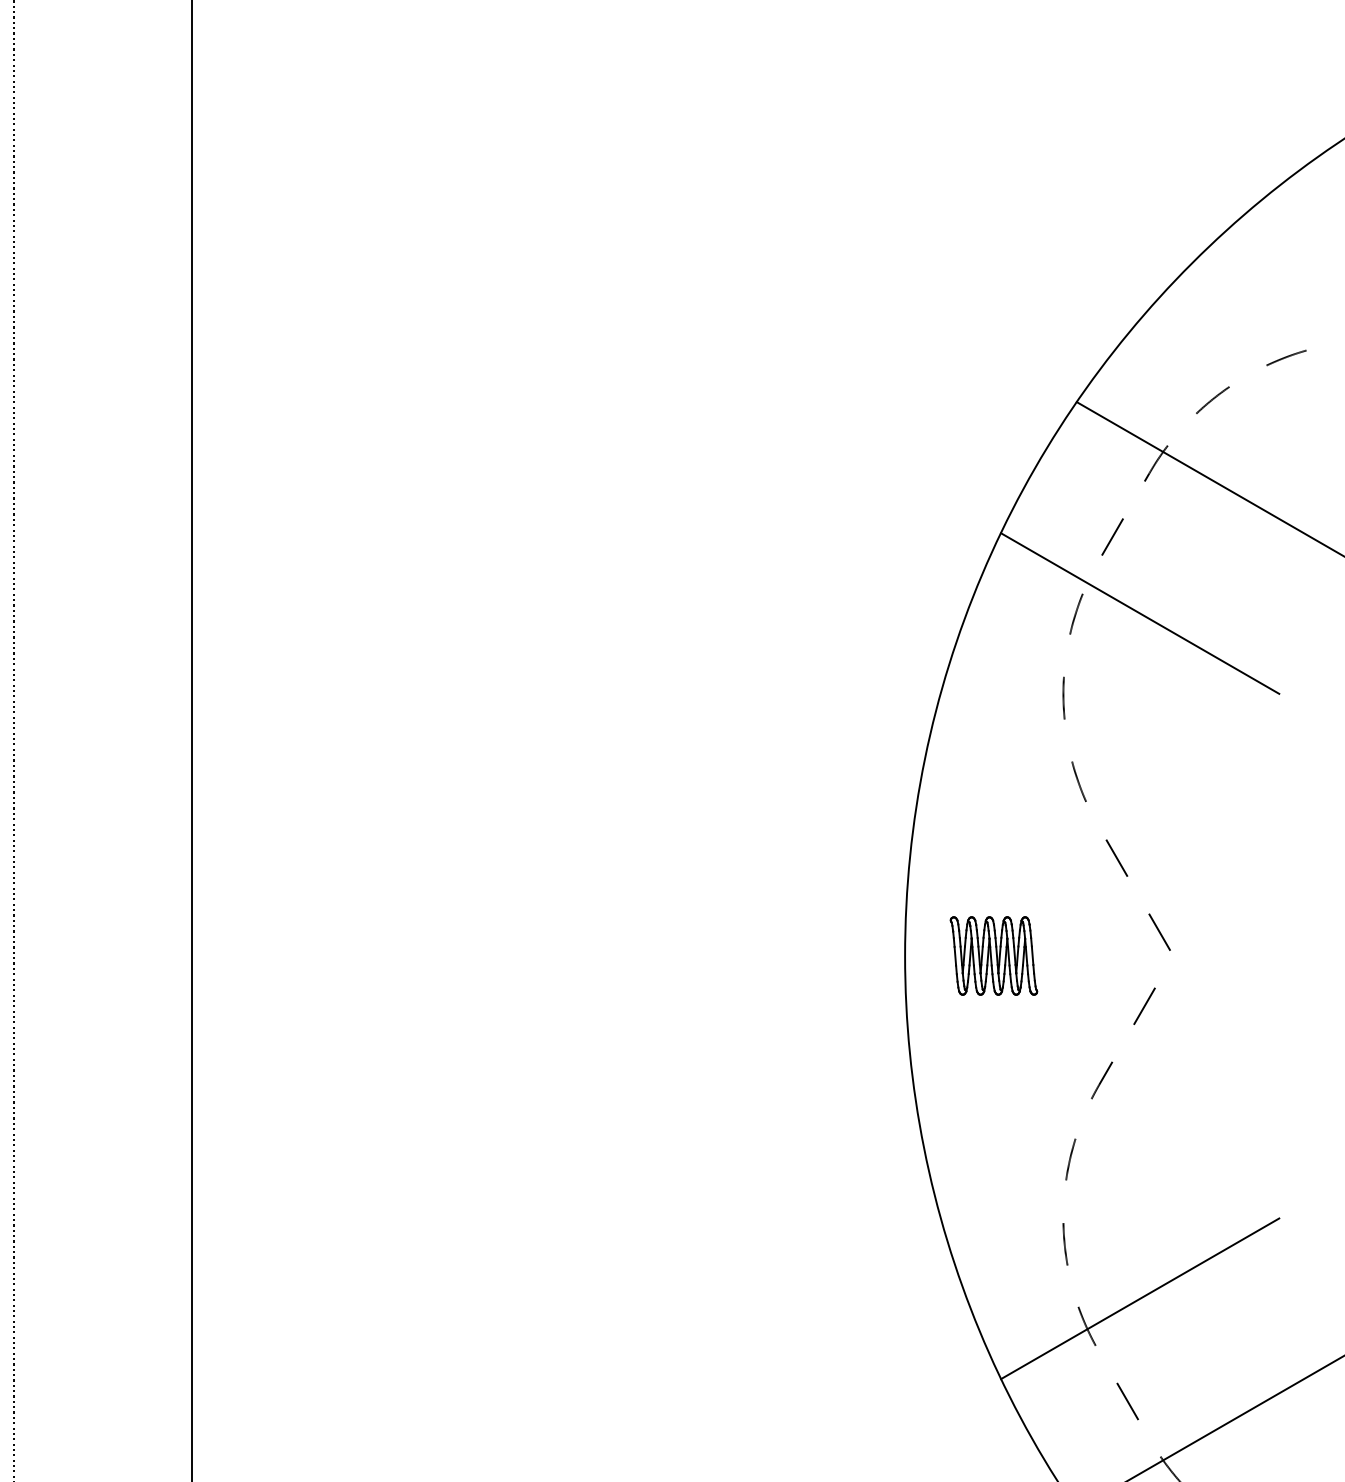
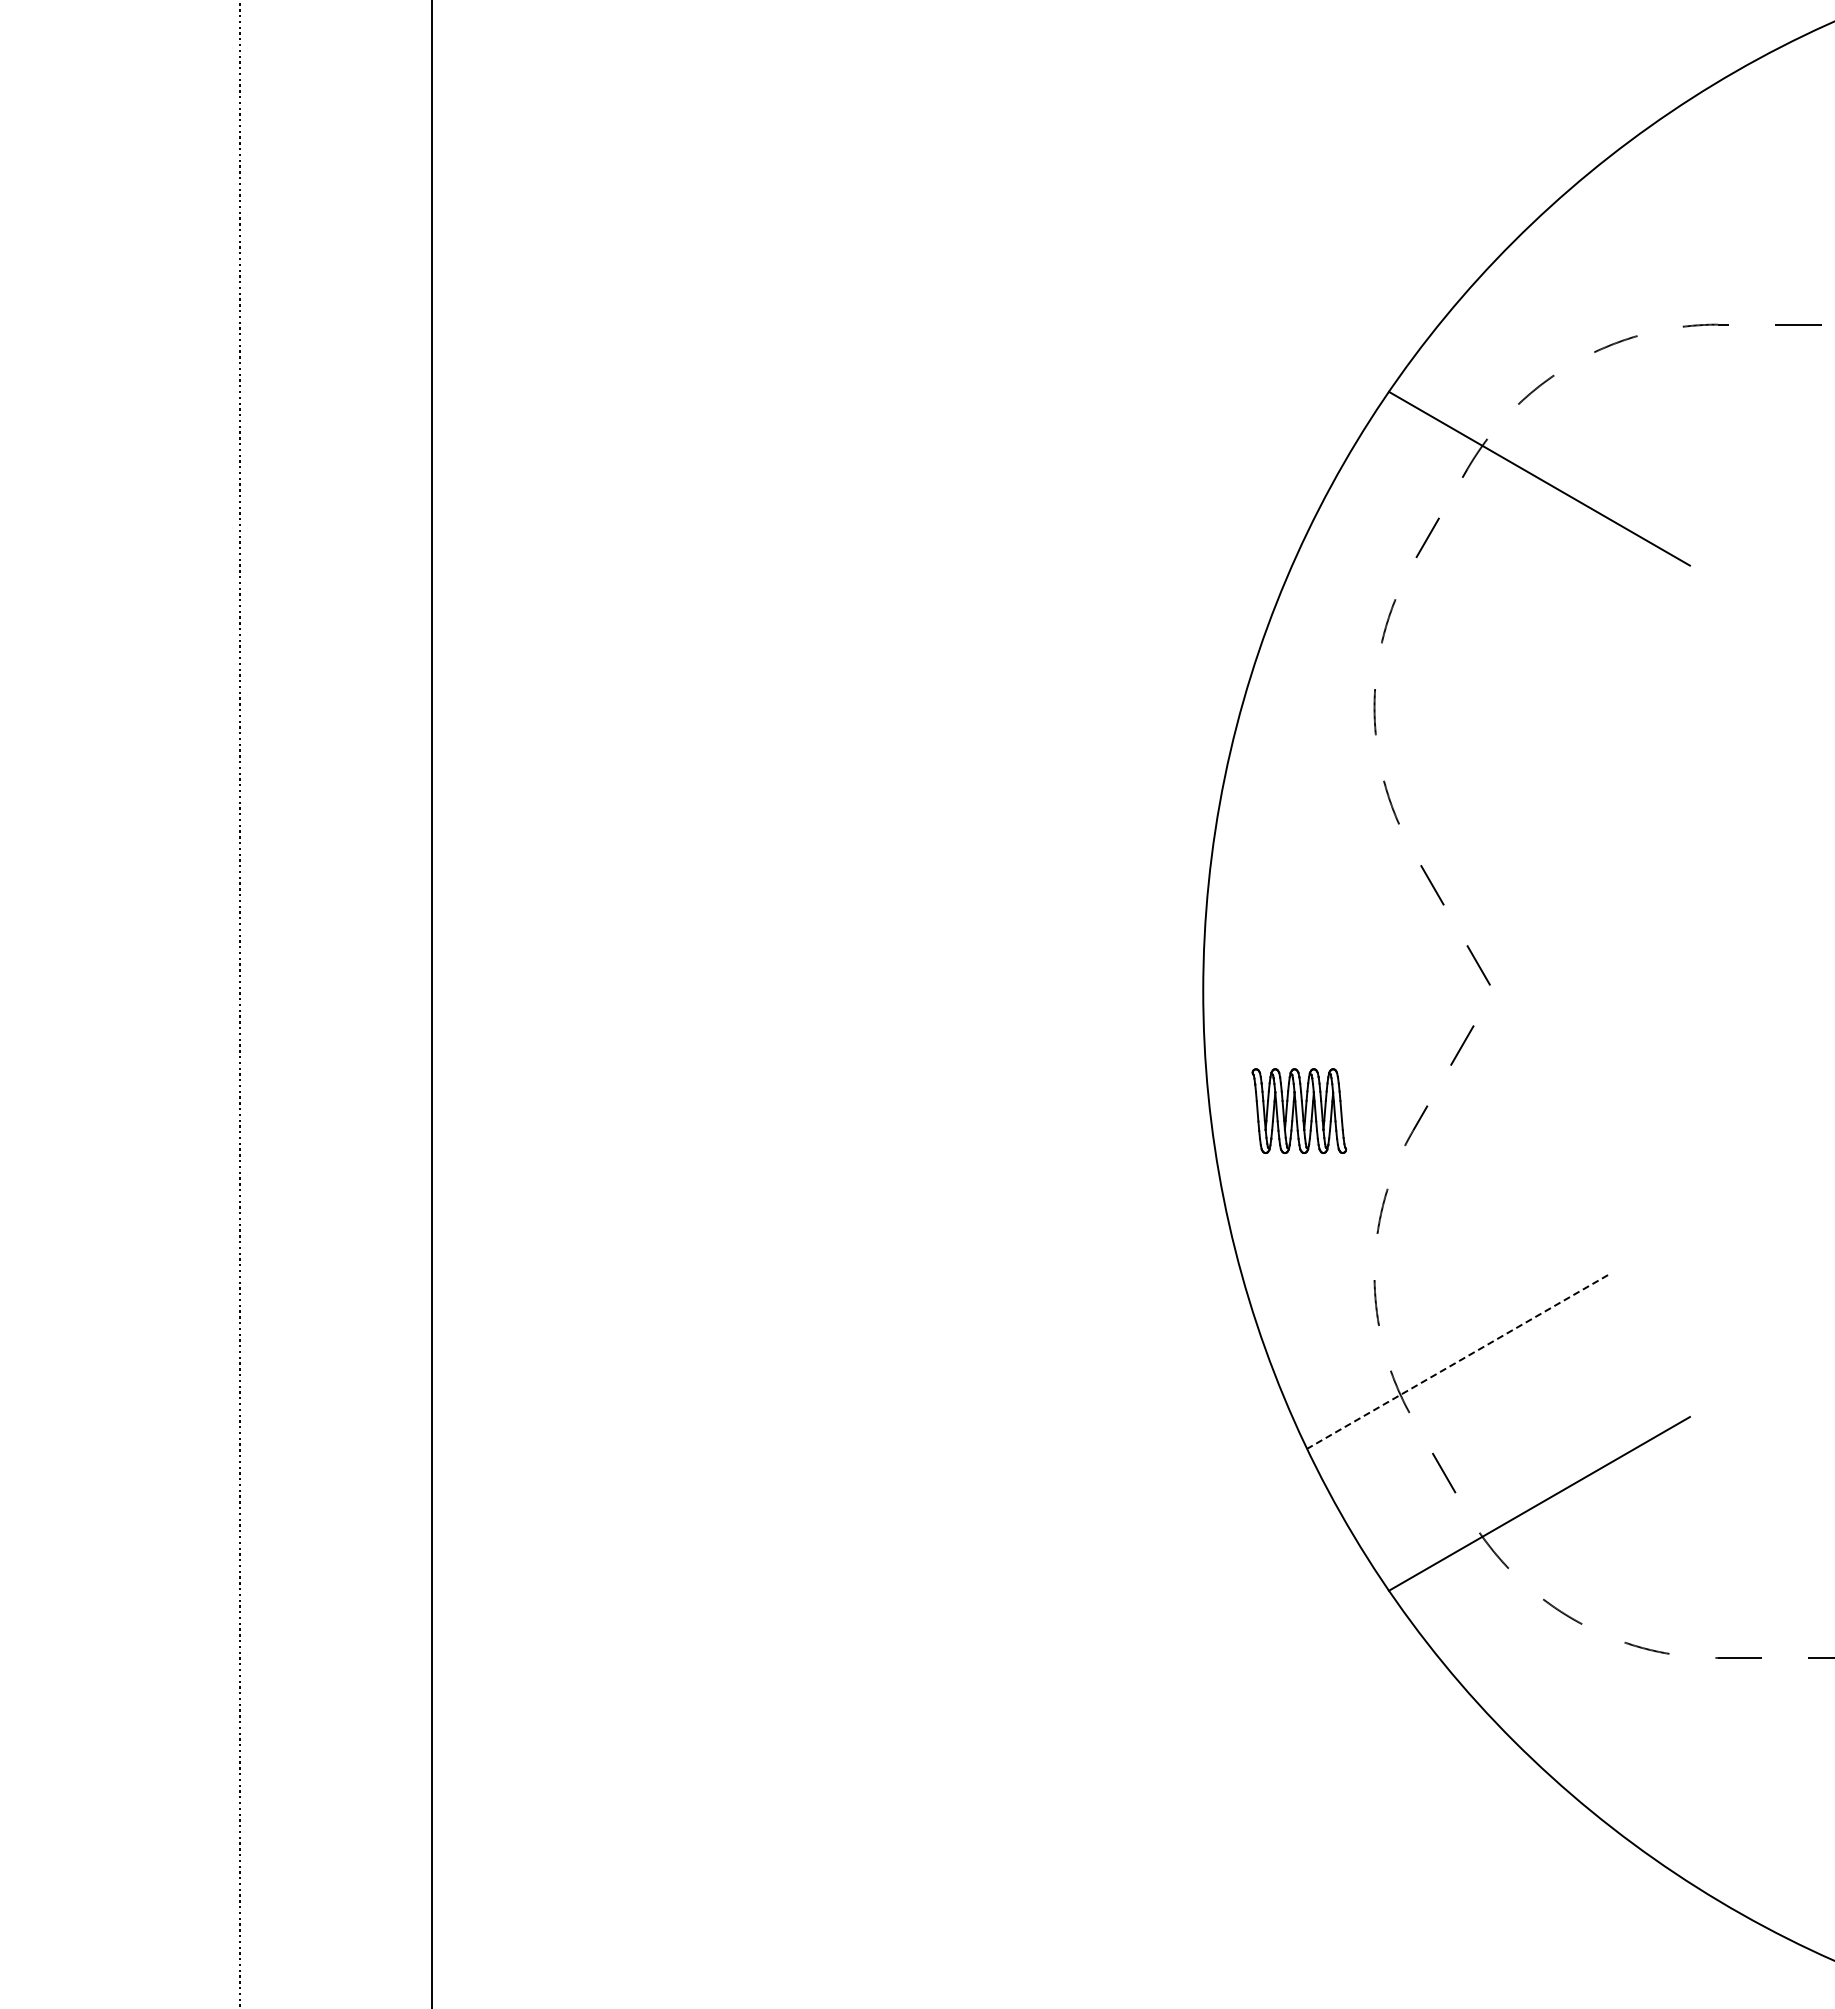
line: (1140, 613) -> (1457, 620), removed
part: (994, 955) -> (1299, 1110), moved
line: (1140, 1298) -> (1457, 1361), solid -> dashed

